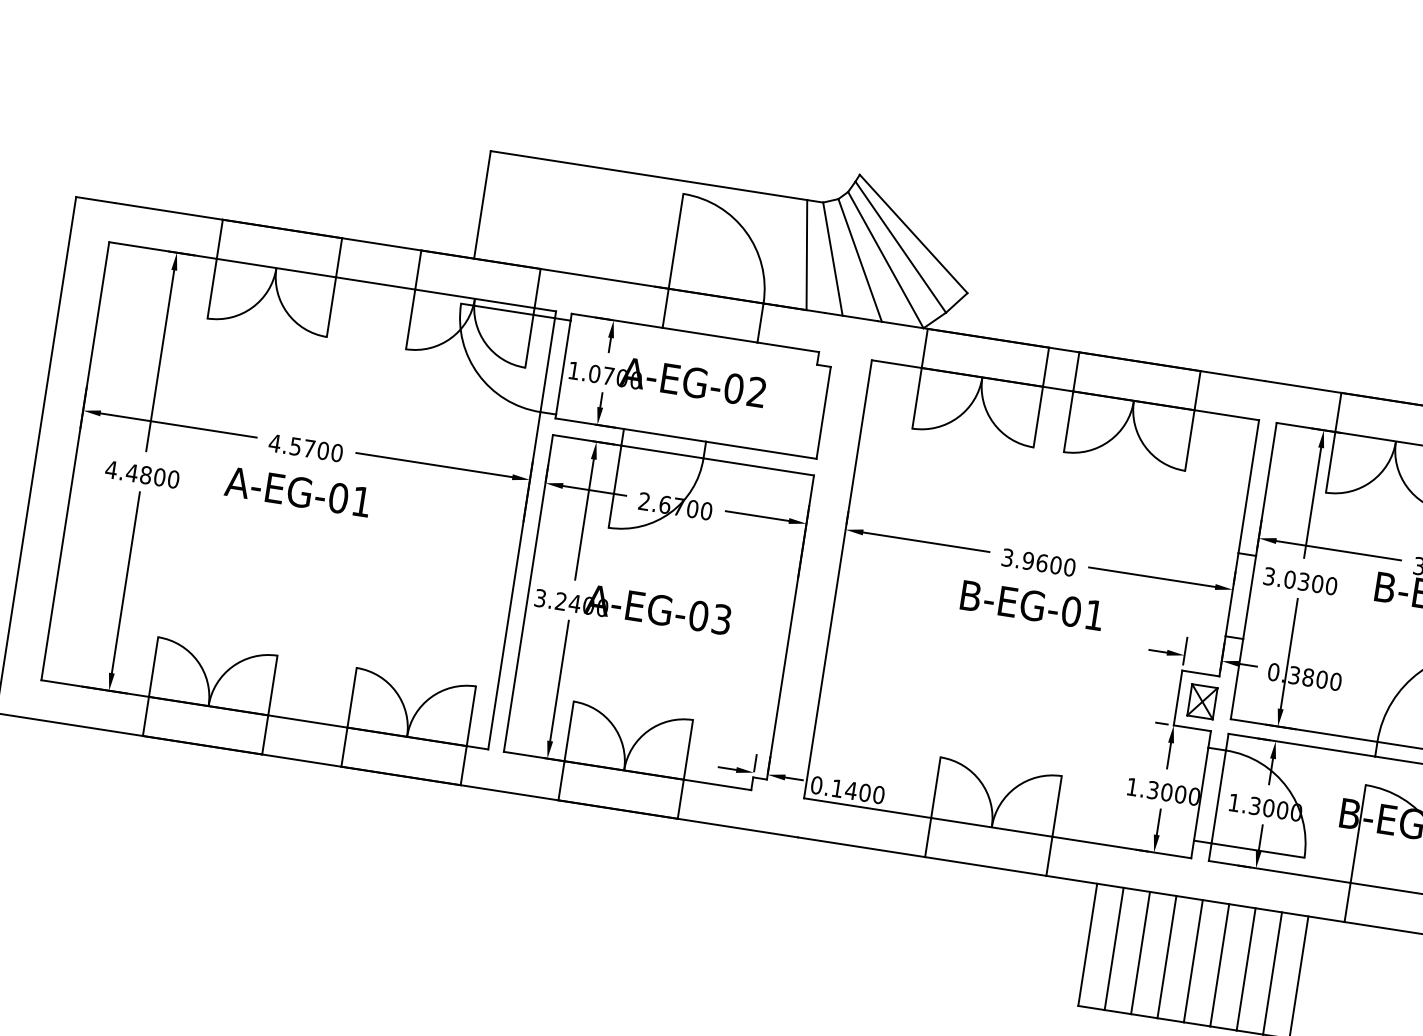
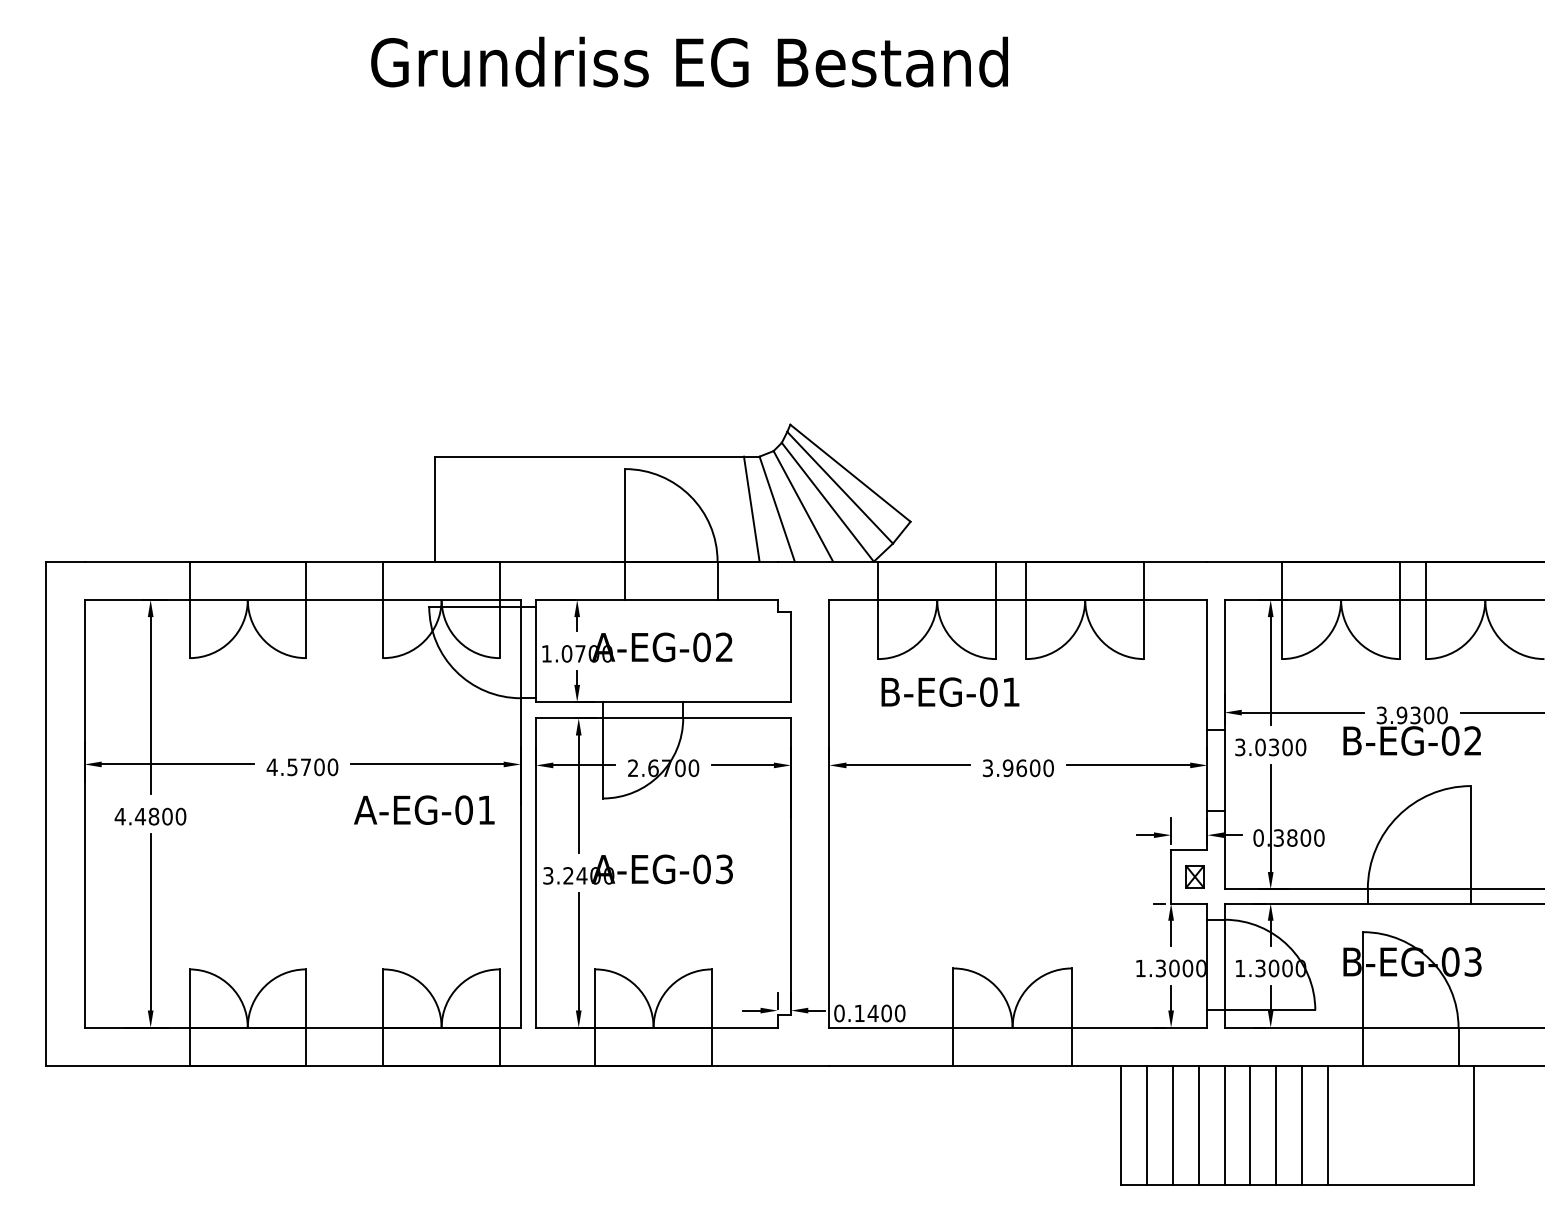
text: (298, 491) -> (424, 809), moved
text: (1032, 604) -> (950, 691), moved
part: (1201, 701) -> (1194, 876), size x0.7

